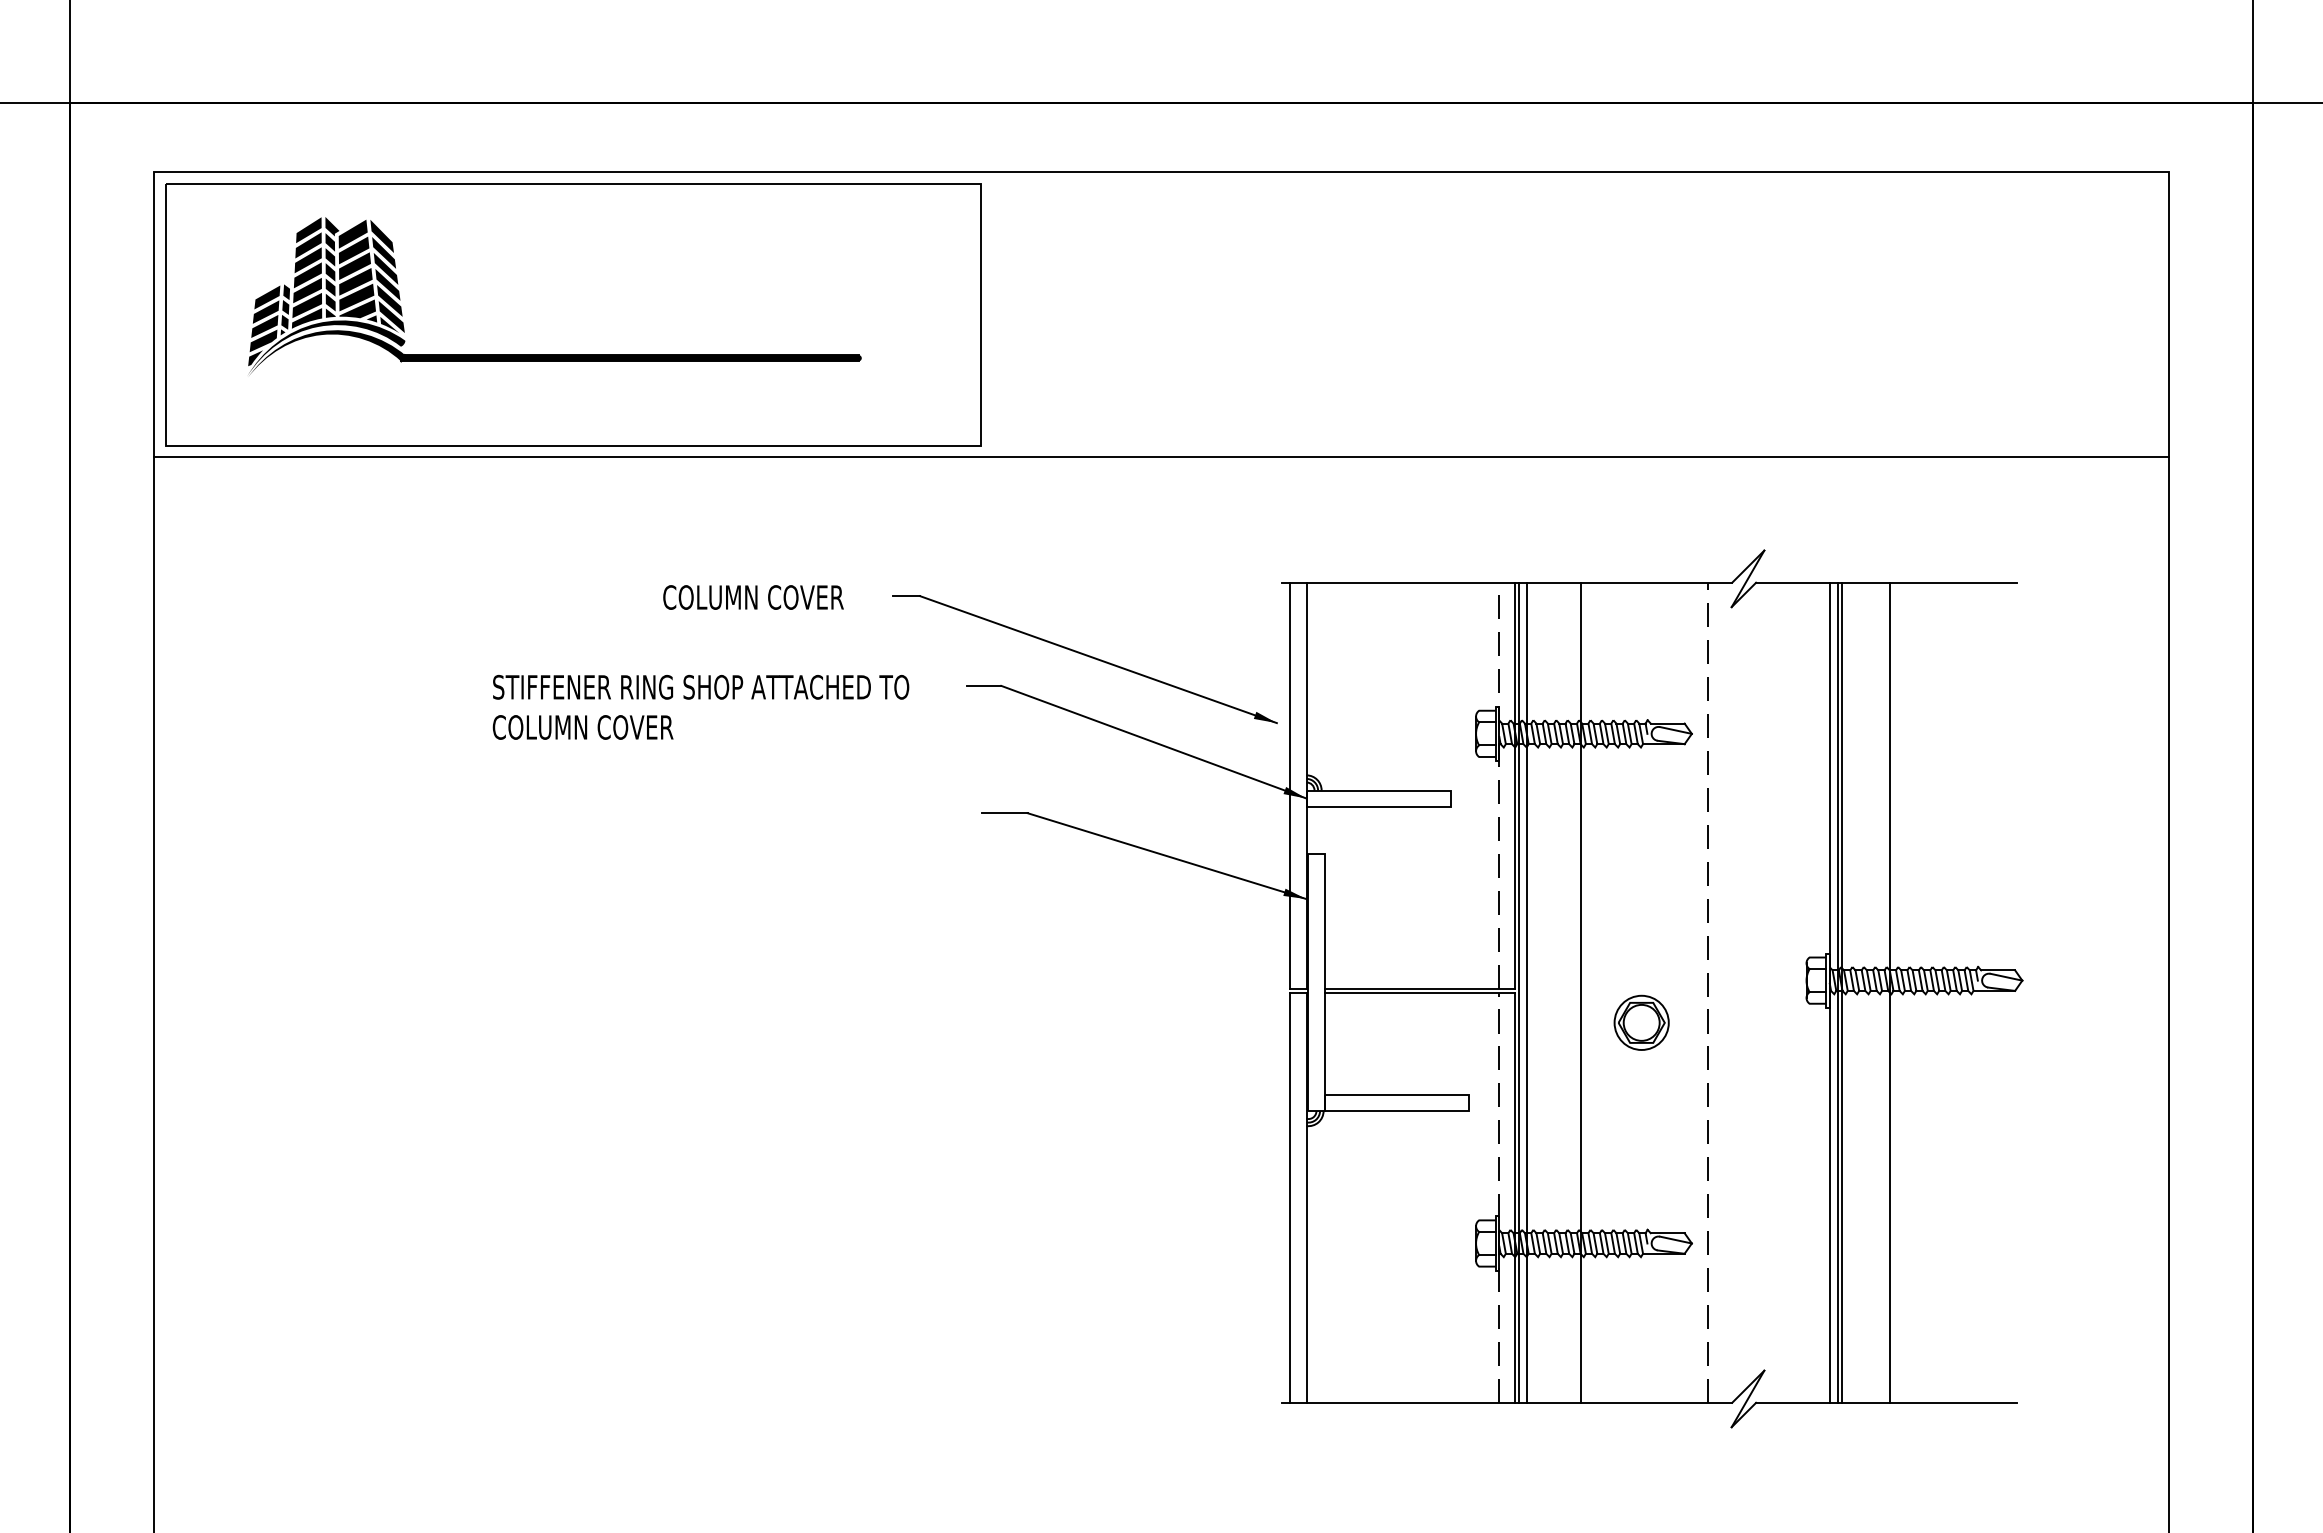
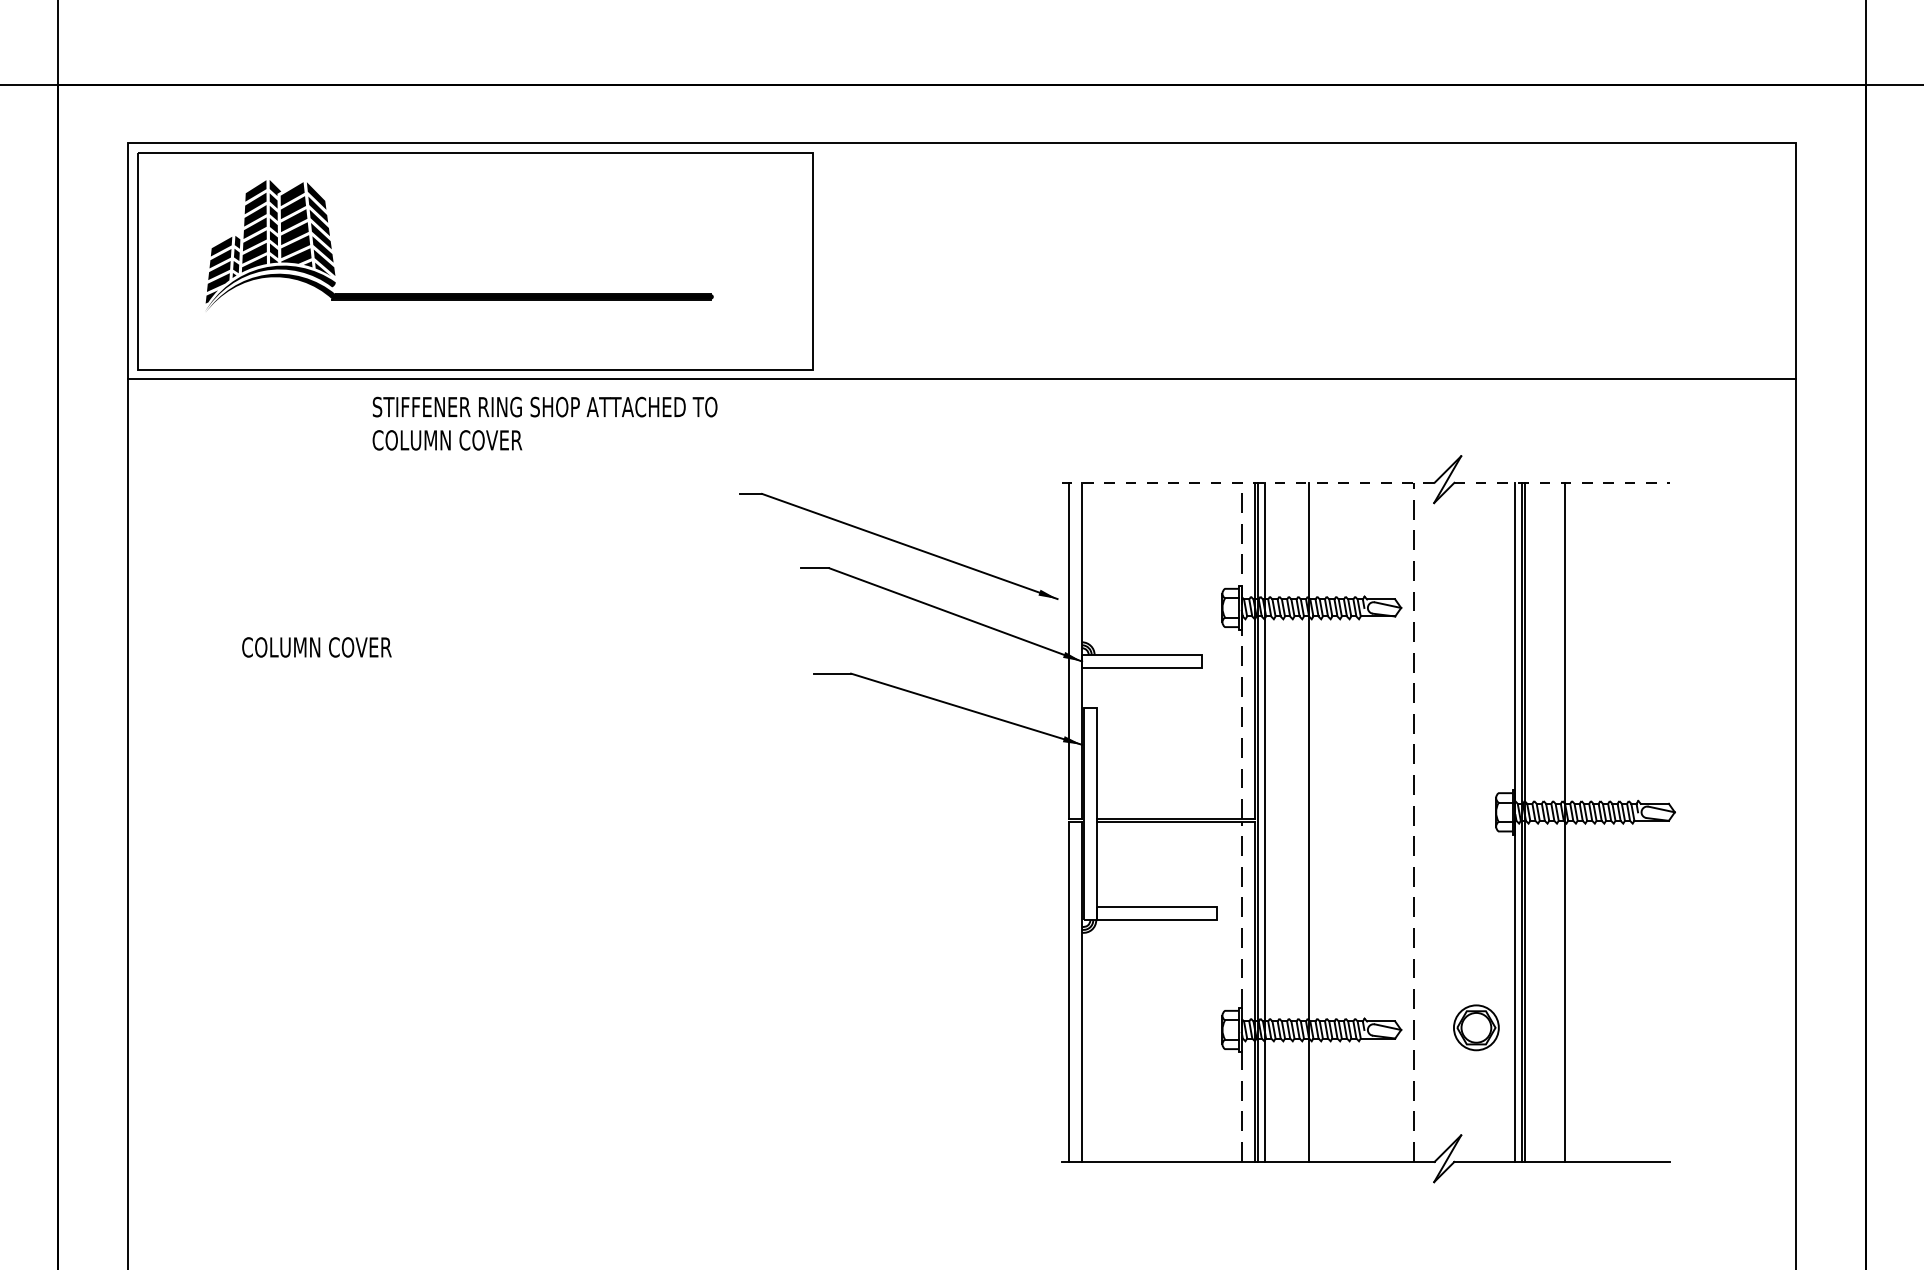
line: (1507, 582) -> (1248, 482), solid -> dashed
line: (1886, 582) -> (1562, 482), solid -> dashed
text: (753, 597) -> (316, 647), moved
text: (700, 706) -> (544, 423), moved
part: (1641, 1022) -> (1476, 1027), moved

